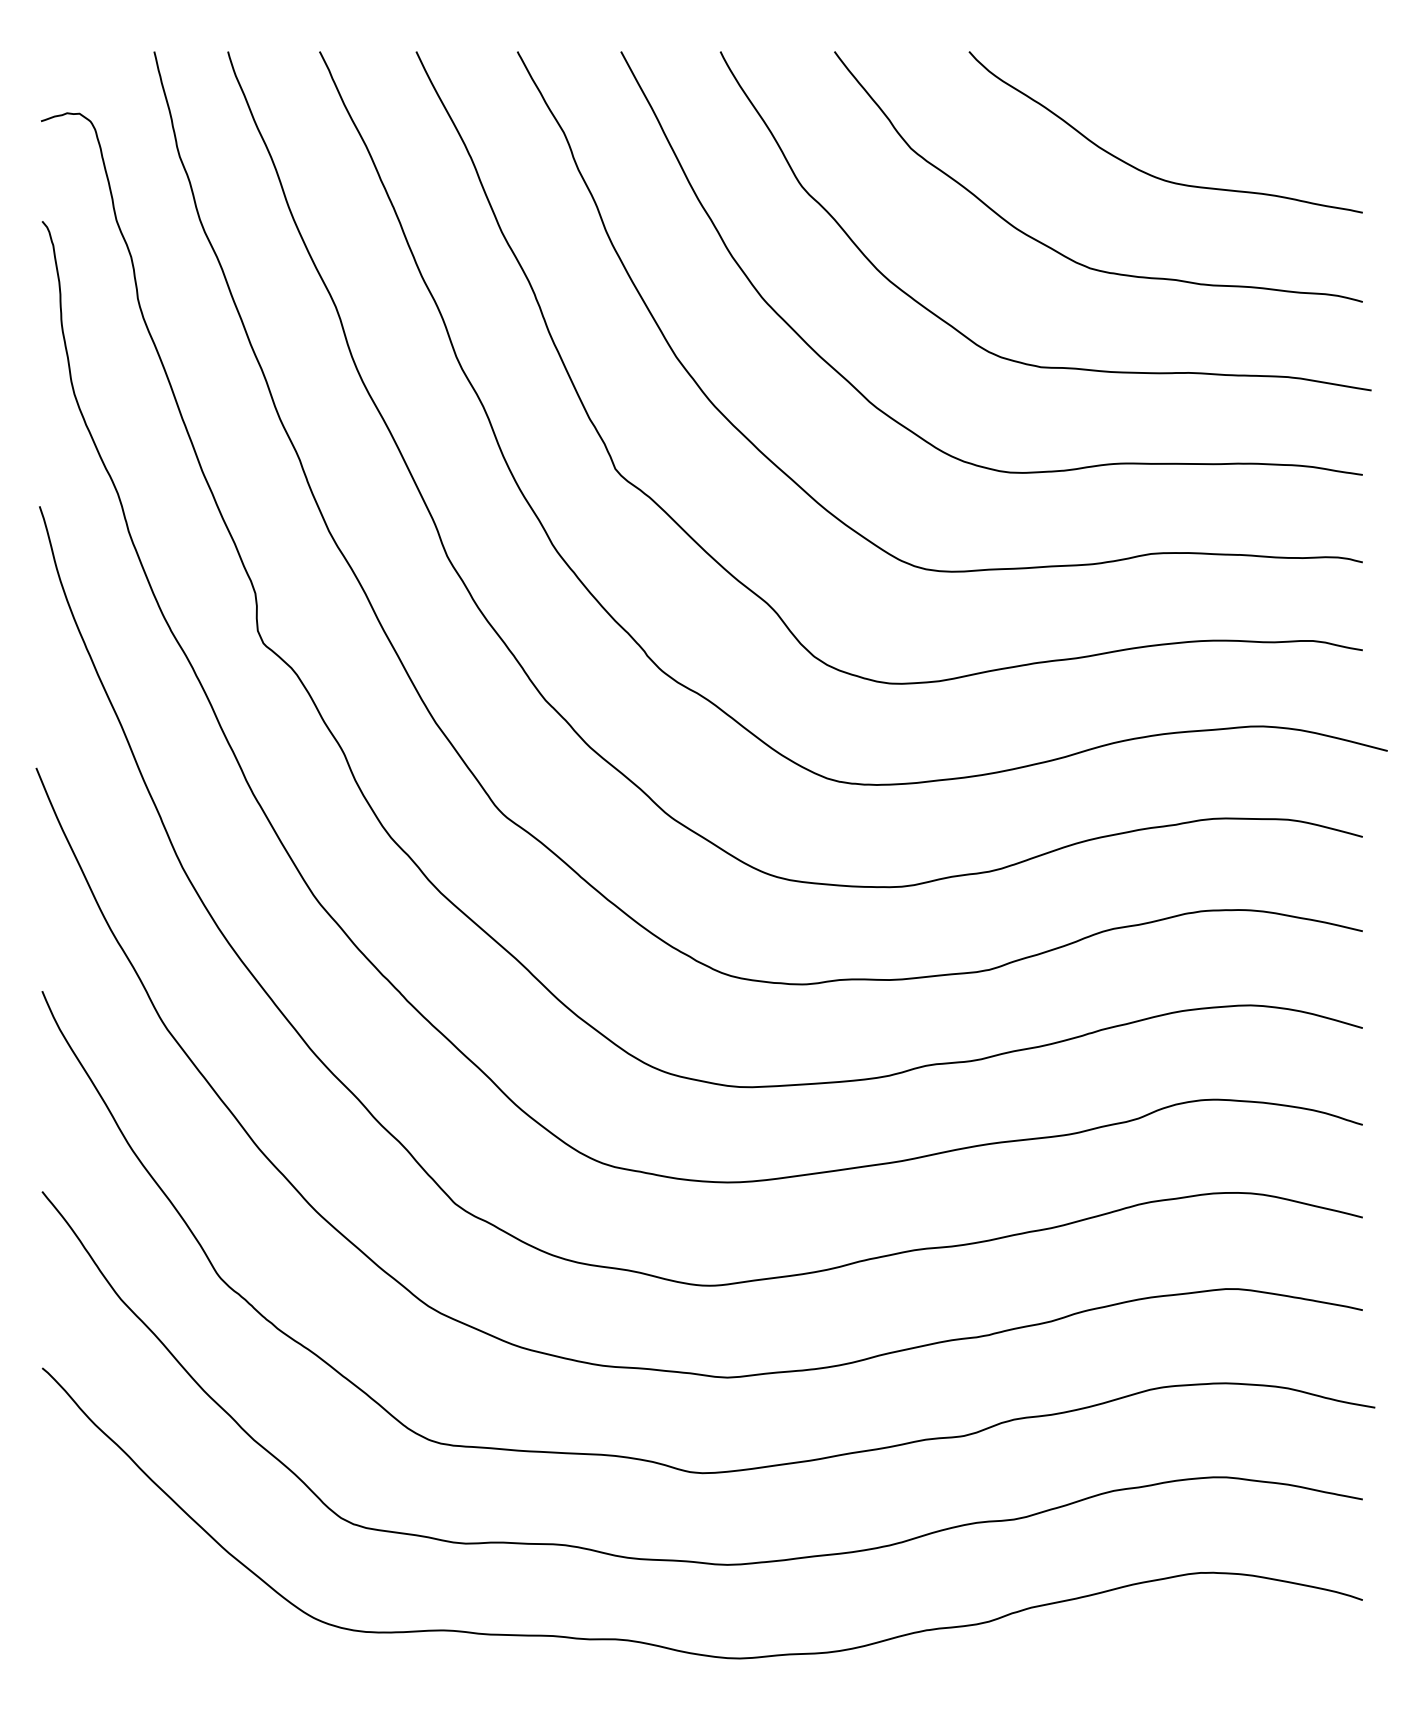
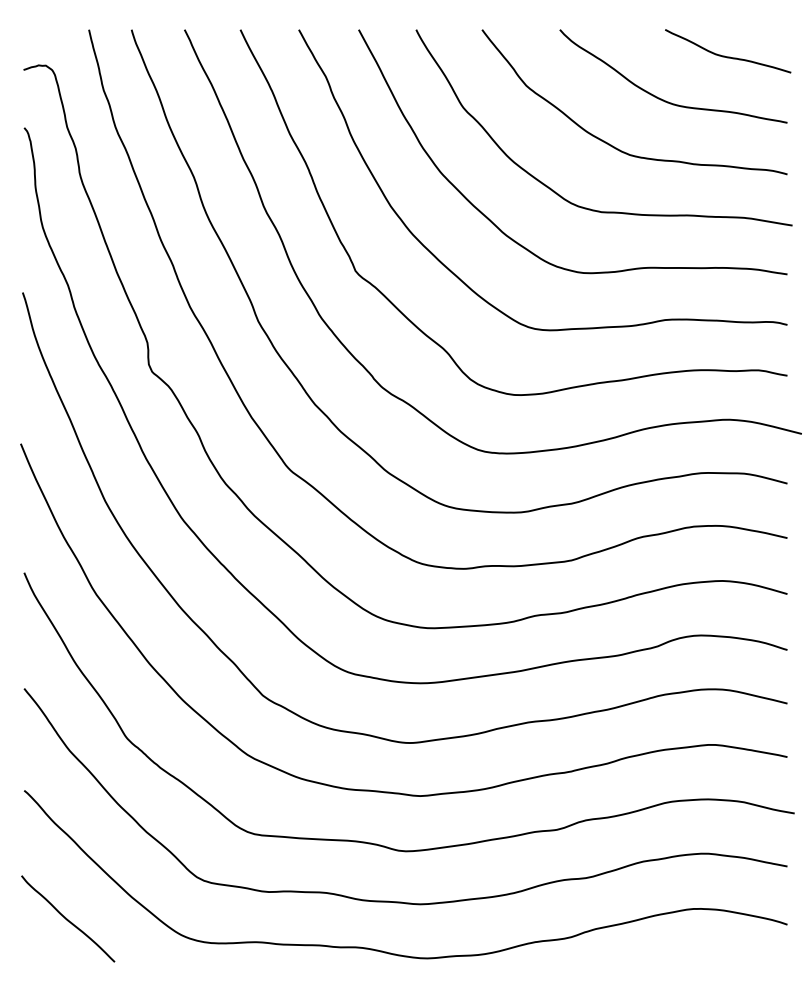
curve: (1260, 97) -> (728, 56), added
curve: (117, 1589) -> (67, 918), added

